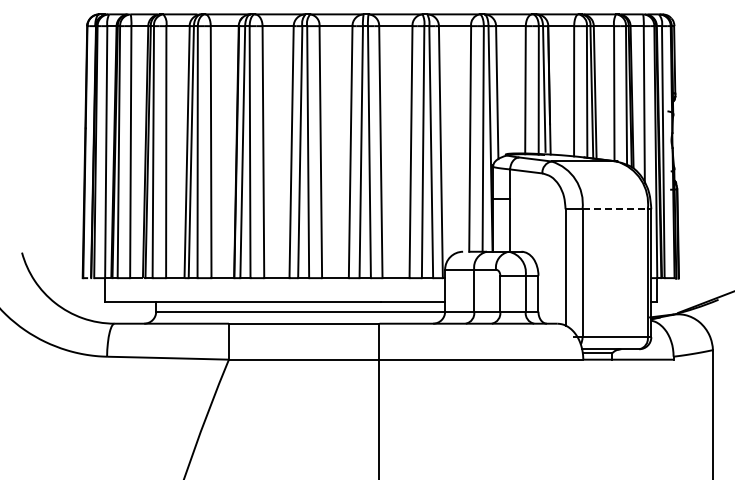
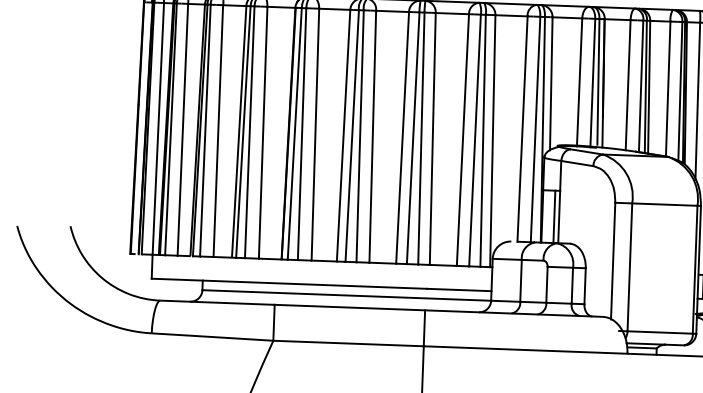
line: (615, 209) -> (665, 204), dashed -> solid
line: (505, 225) -> (554, 216), added

